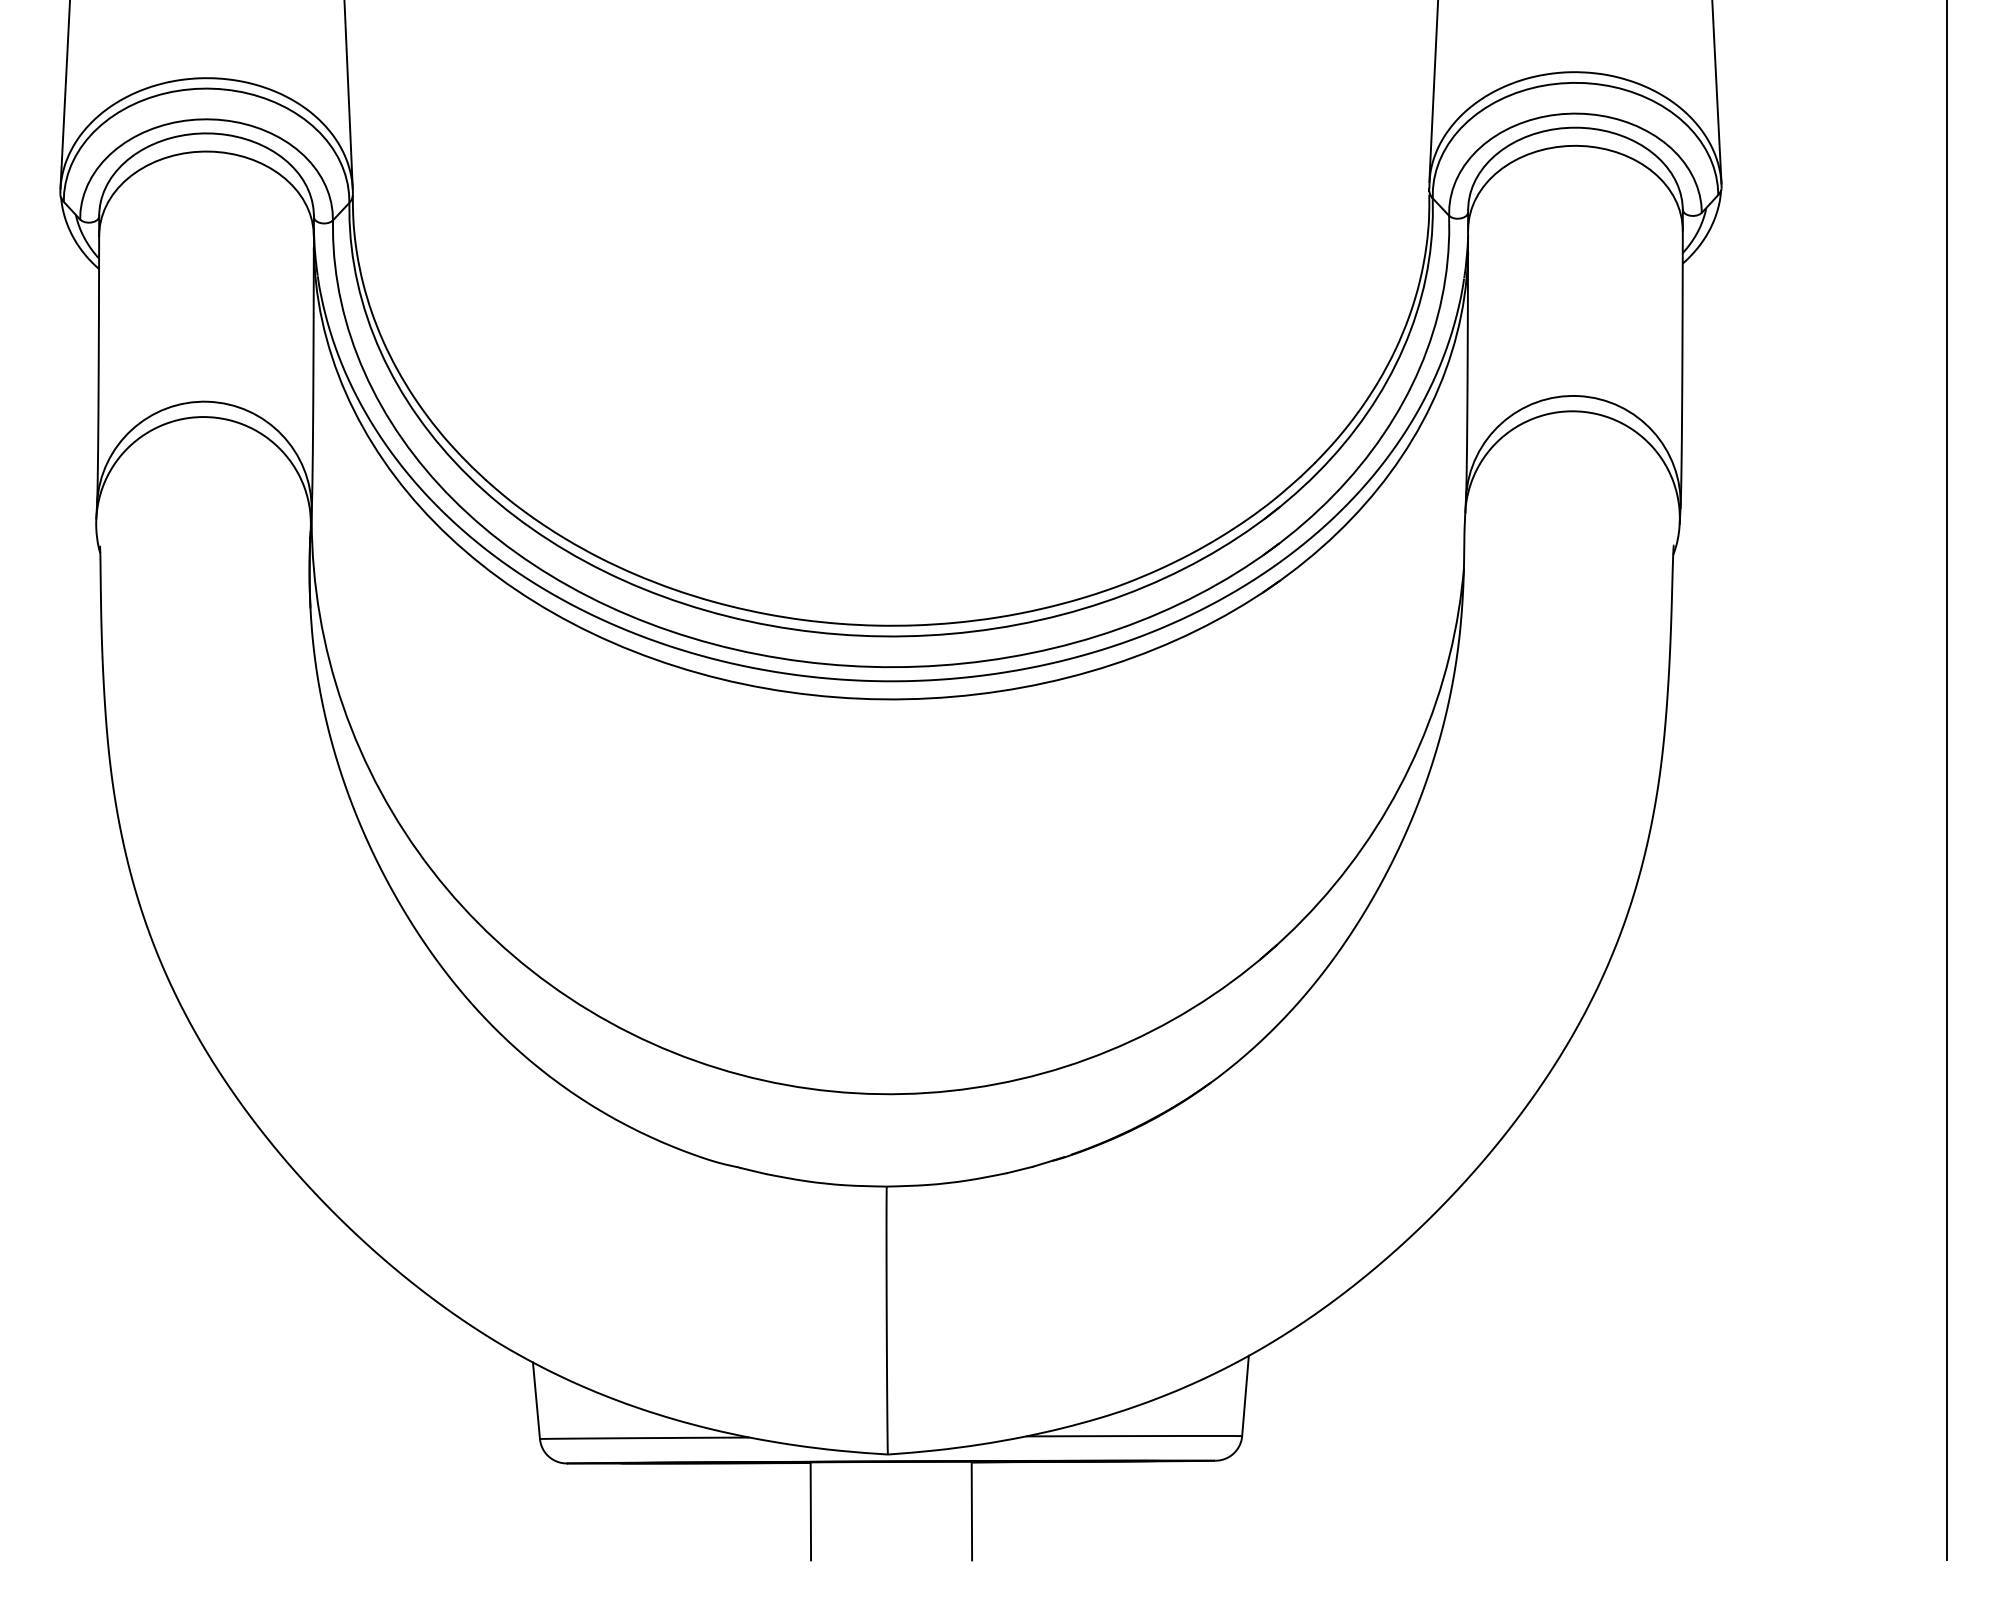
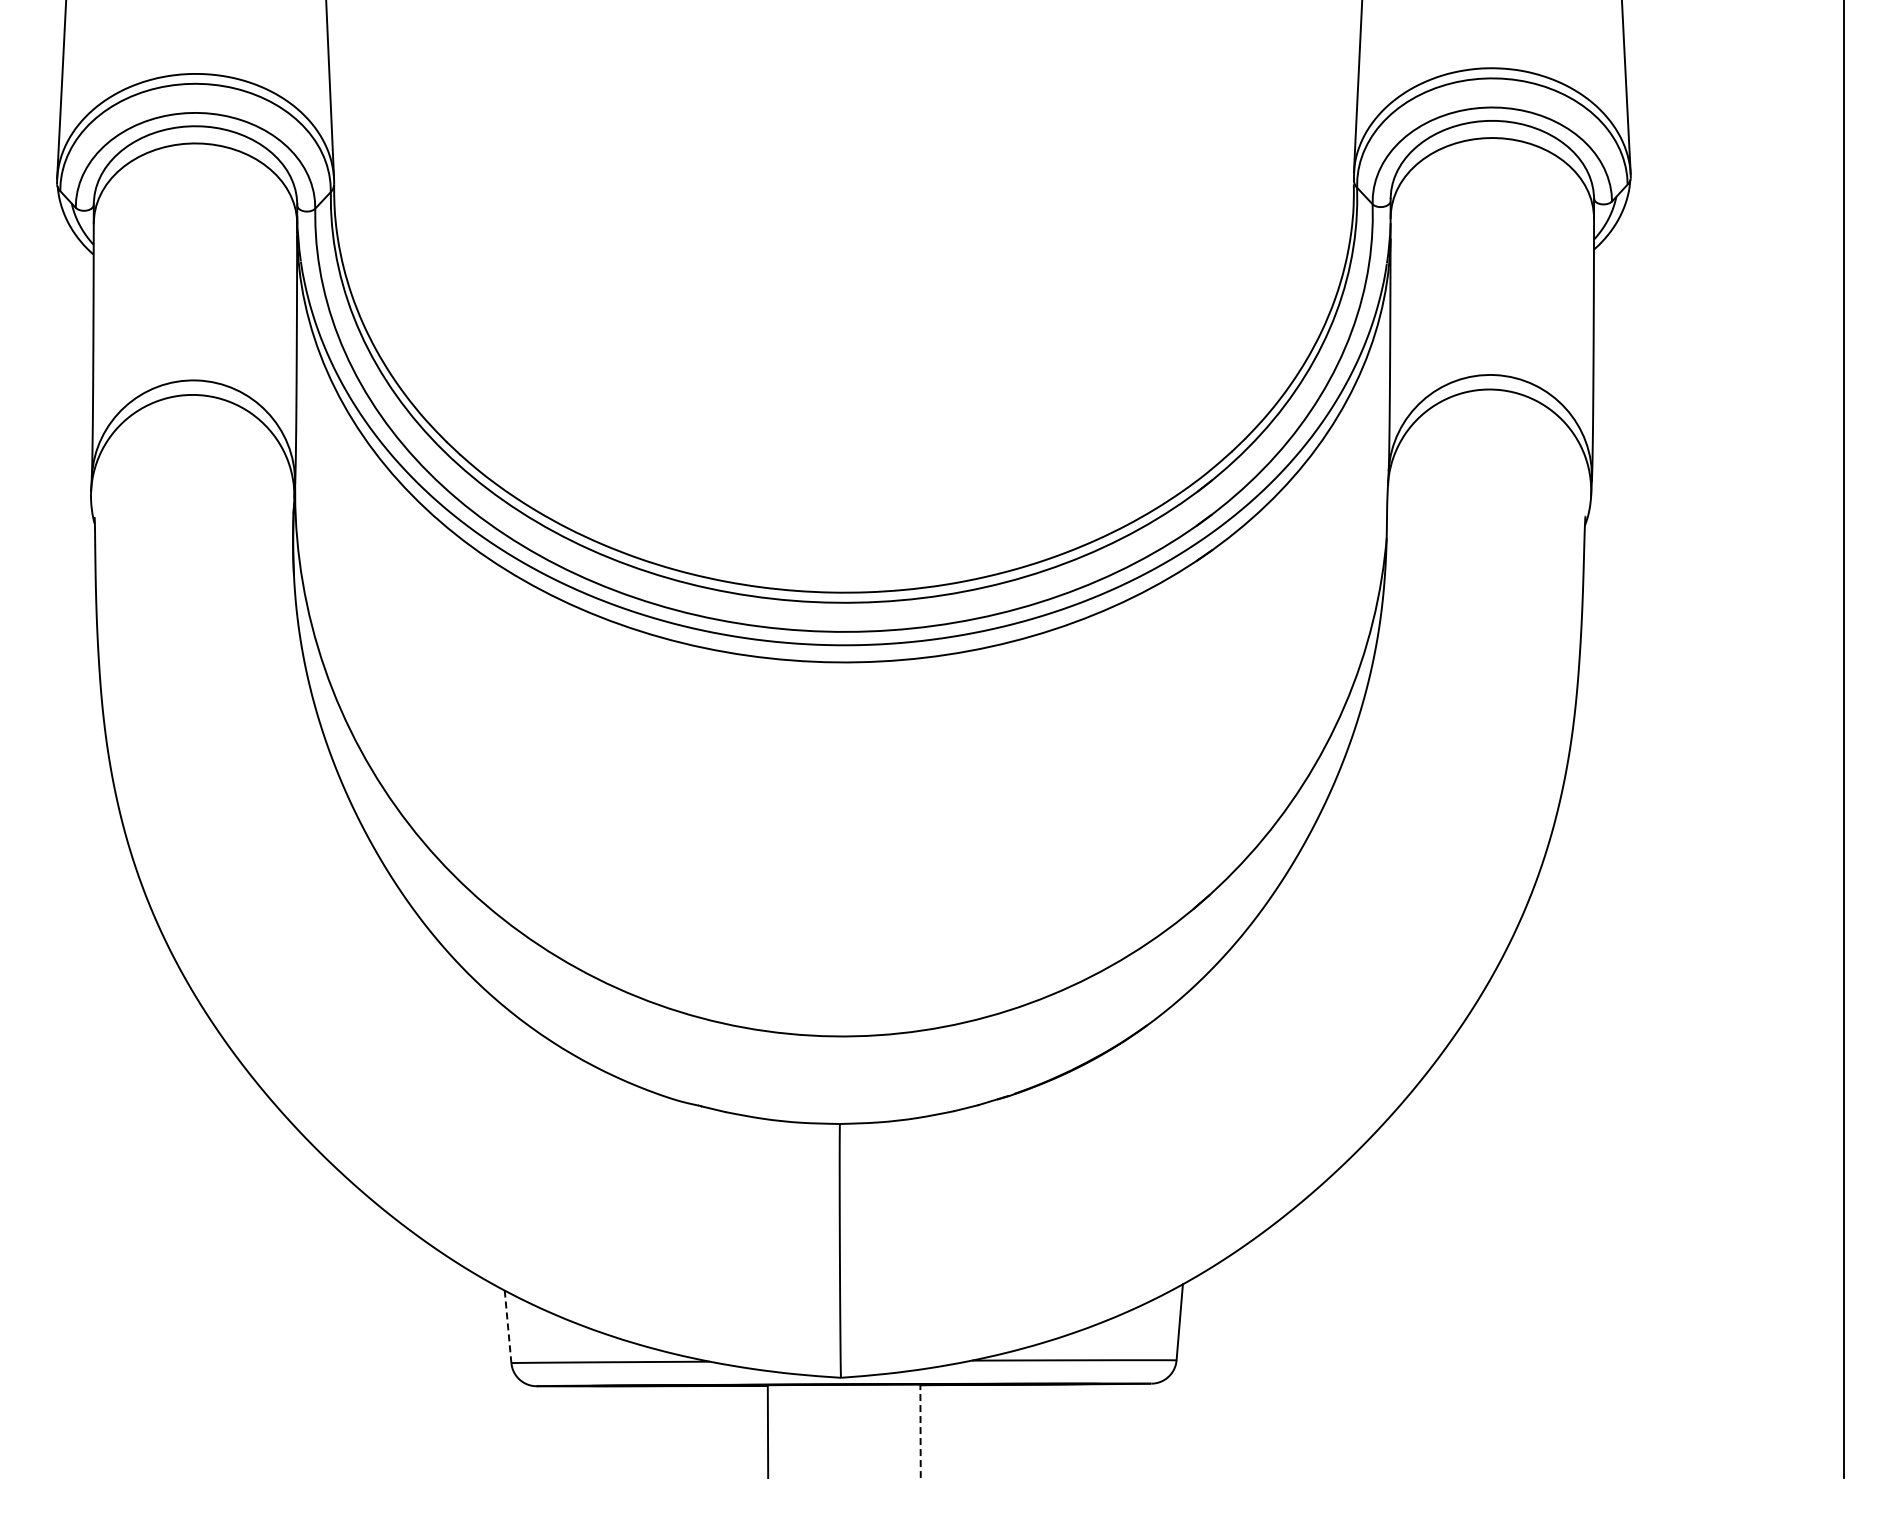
line: (536, 1401) -> (508, 1327), solid -> dashed
line: (971, 1511) -> (920, 1431), solid -> dashed

